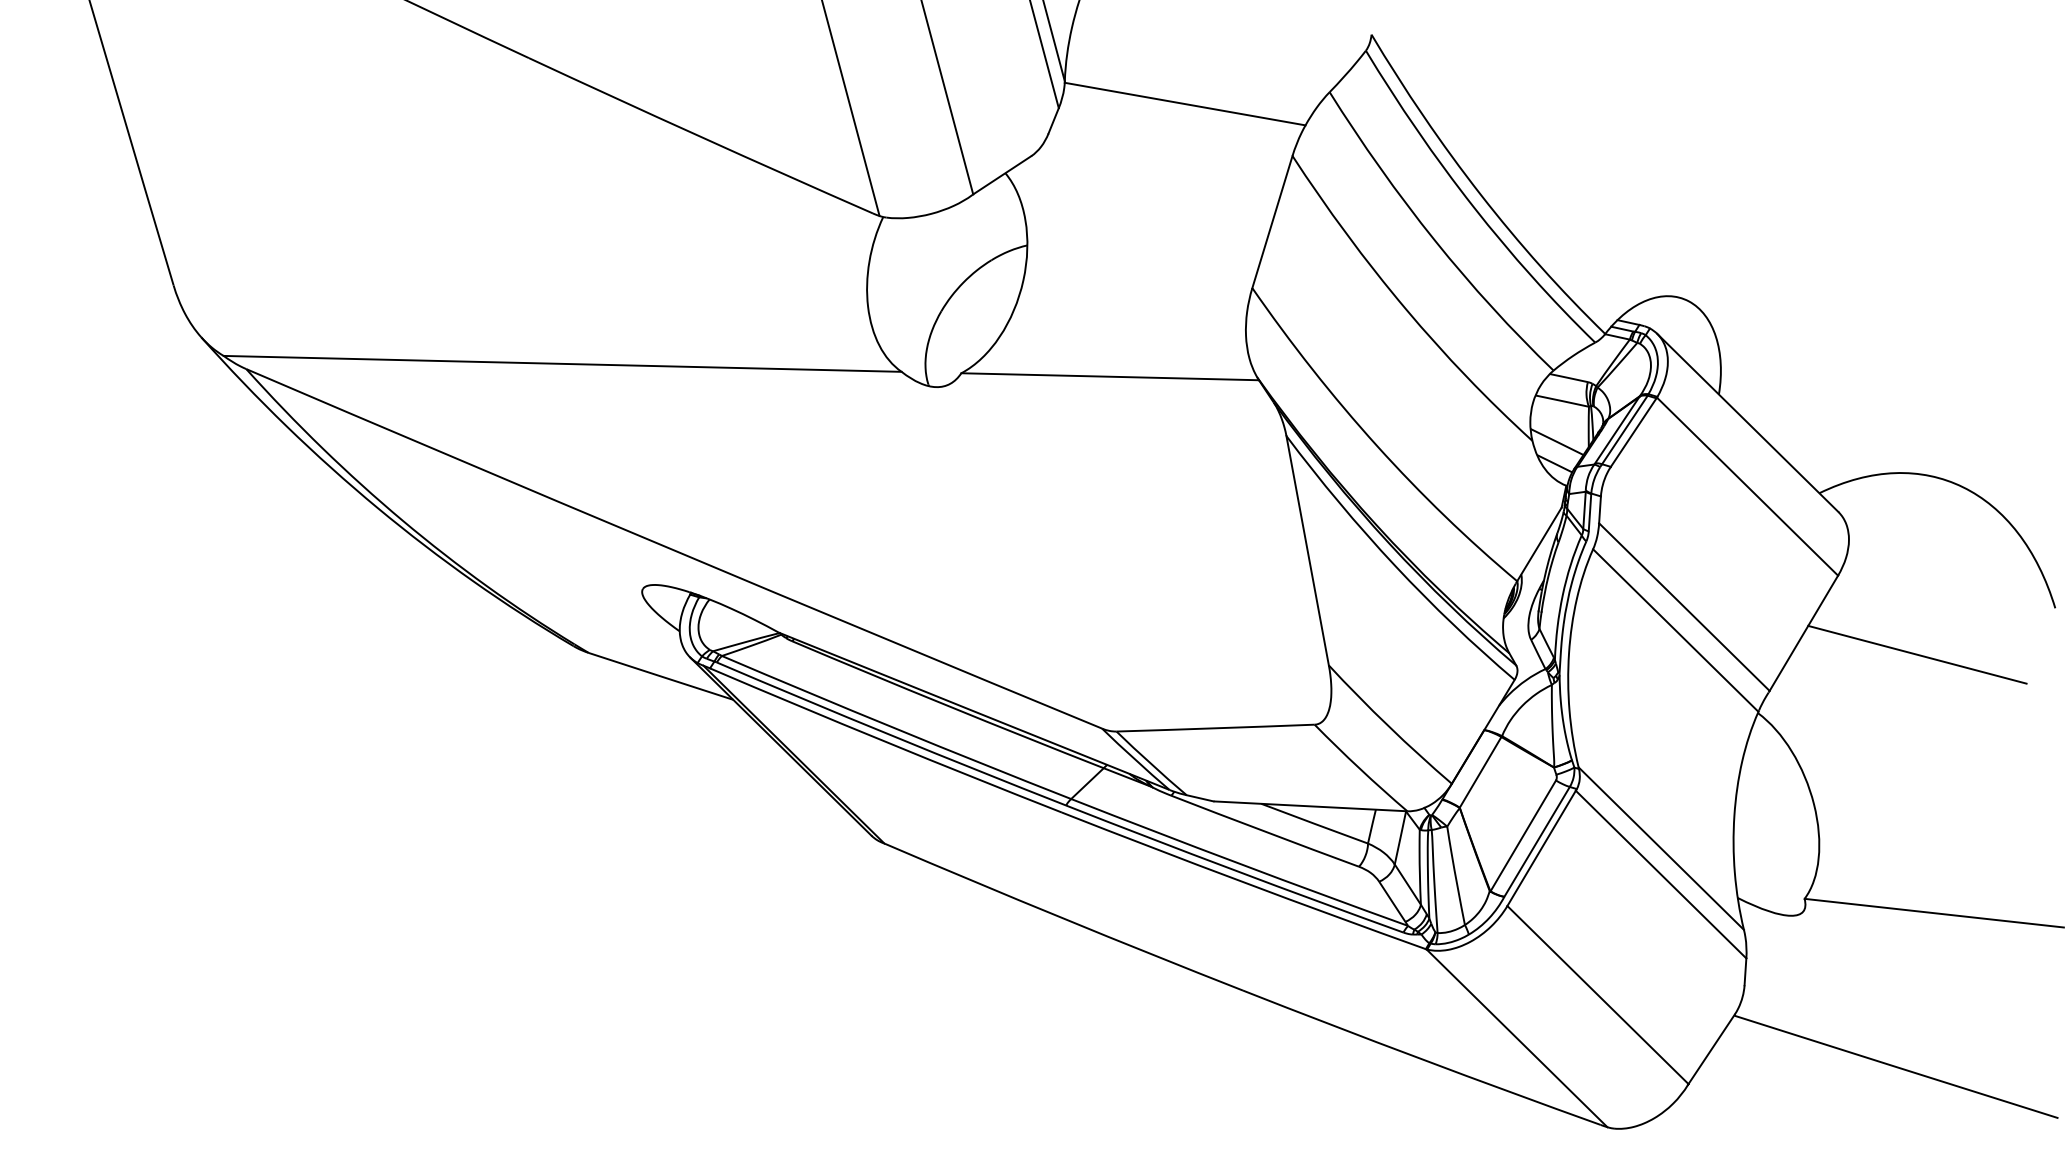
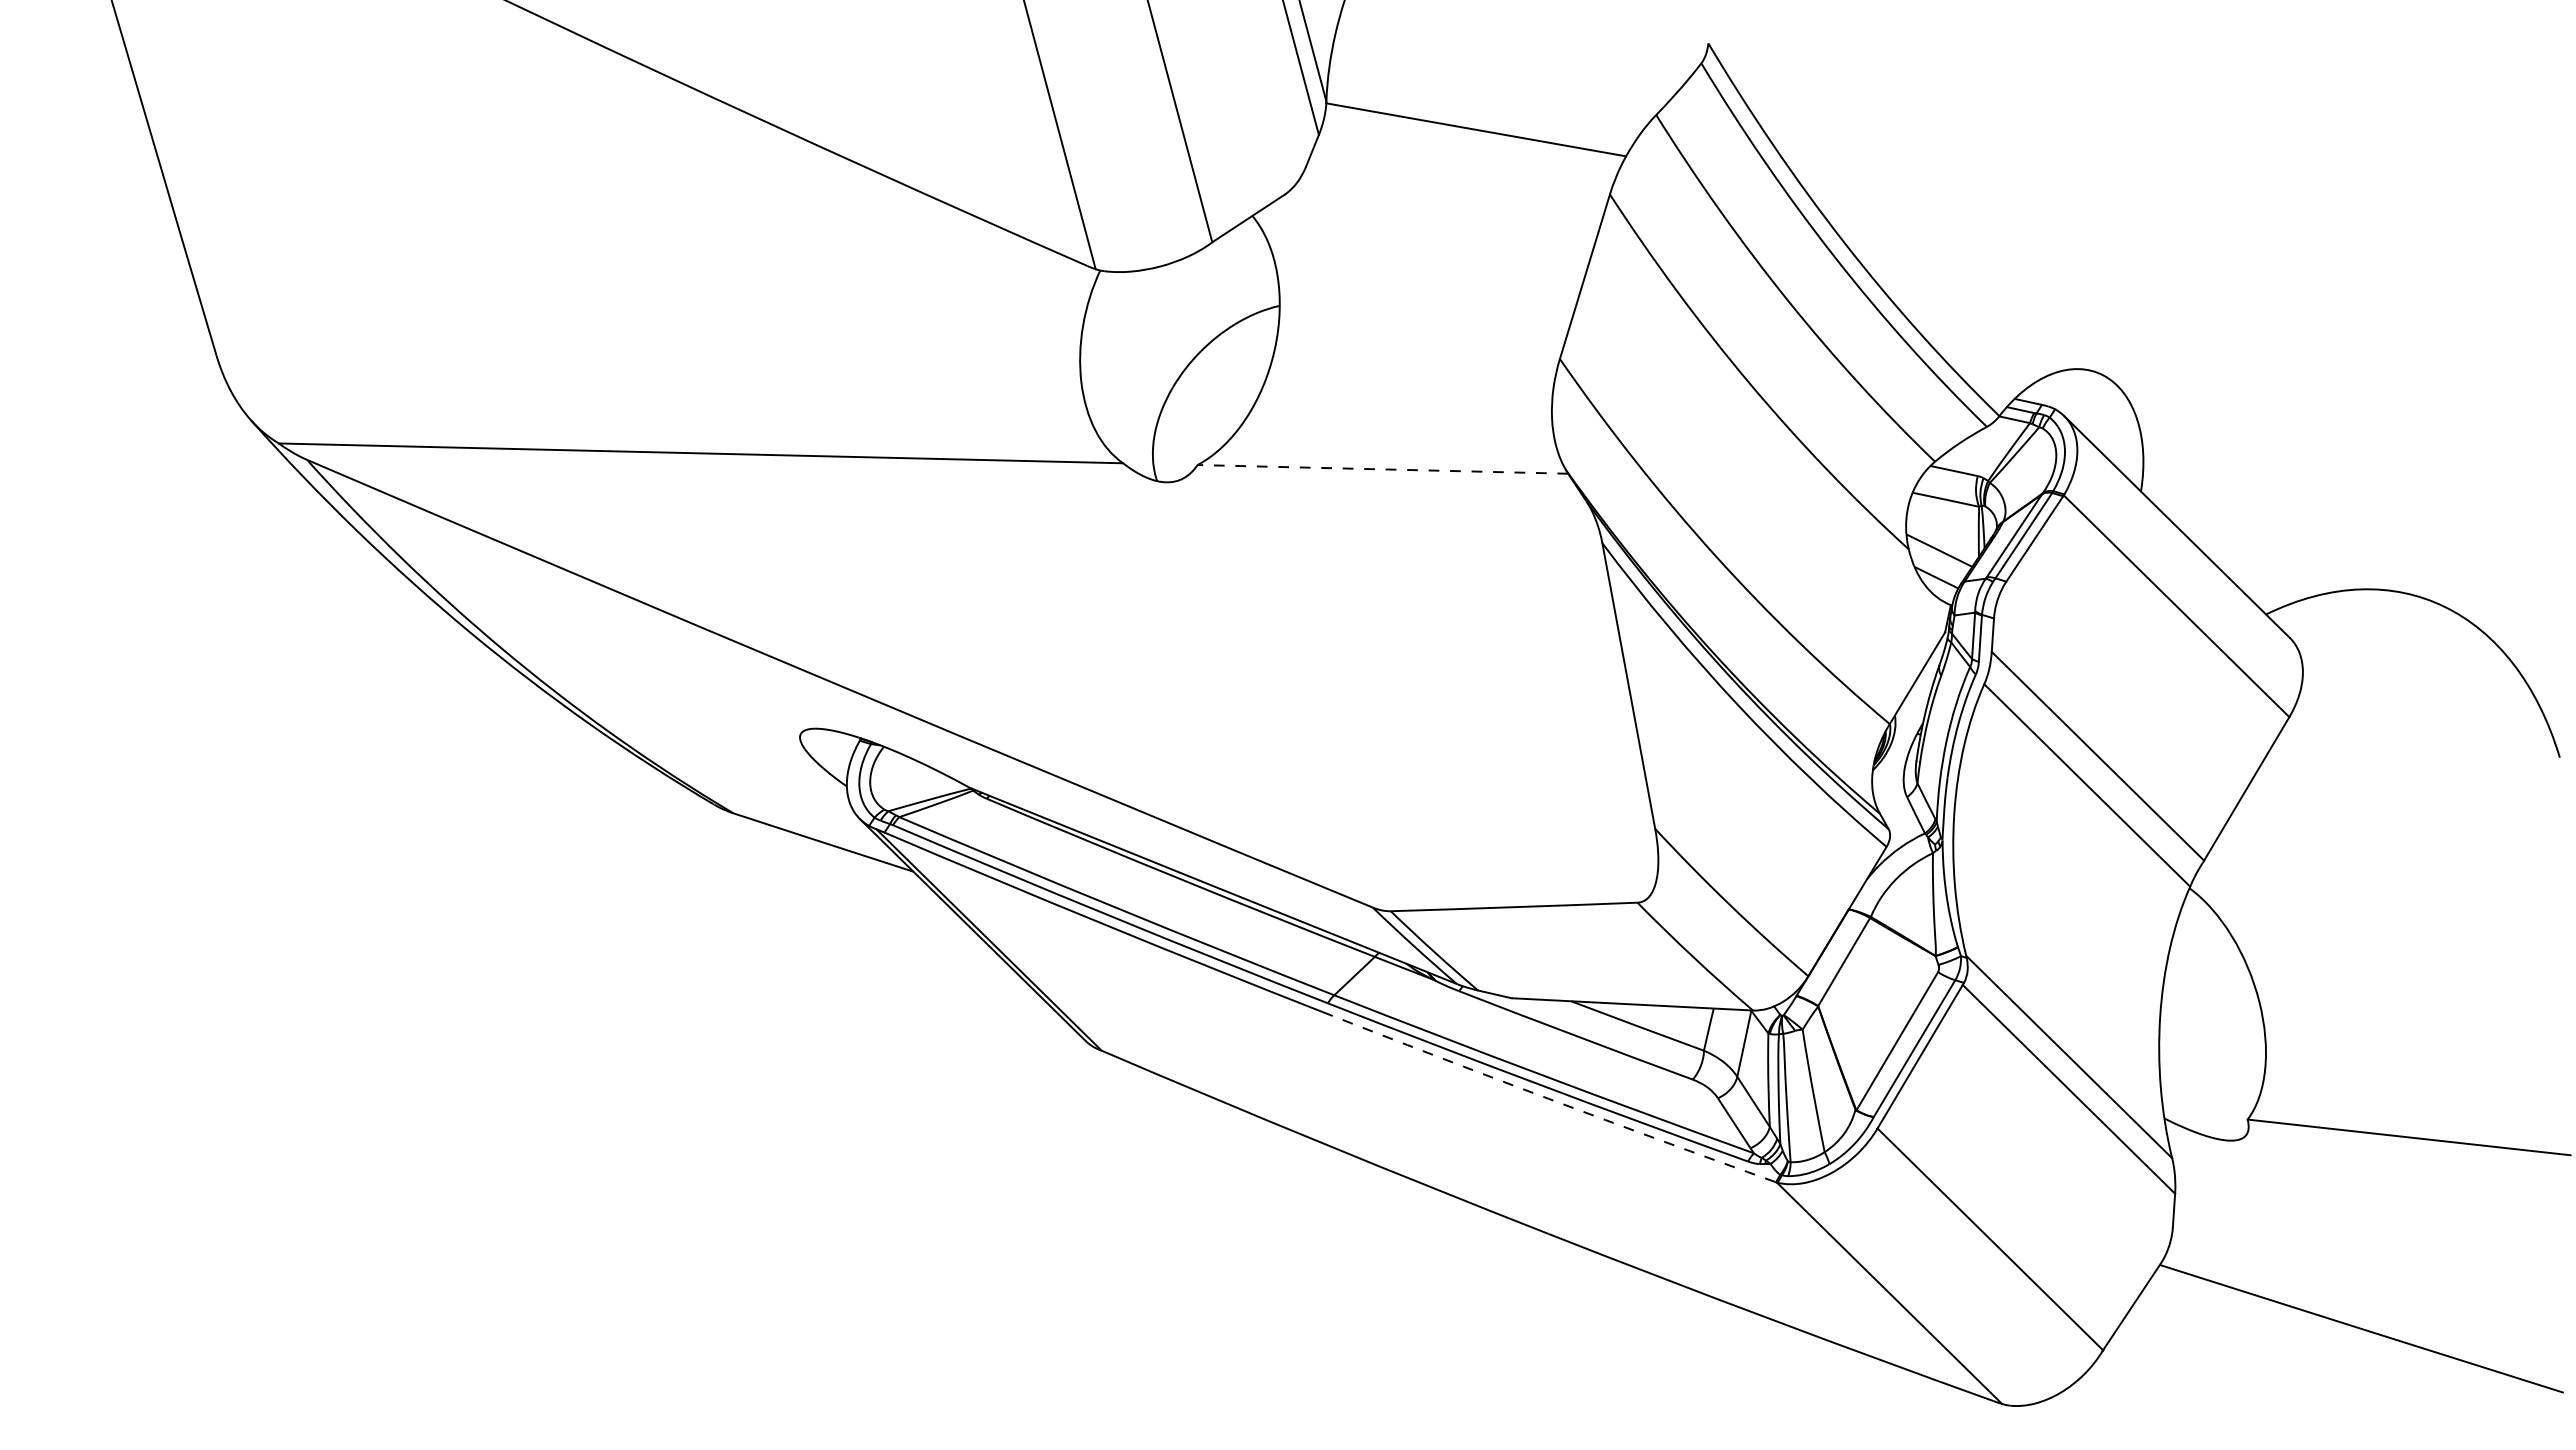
line: (1109, 376) -> (1382, 469), solid -> dashed
line: (1917, 654) -> (2388, 815), removed
arc: (1243, 881) -> (1548, 1098), solid -> dashed

